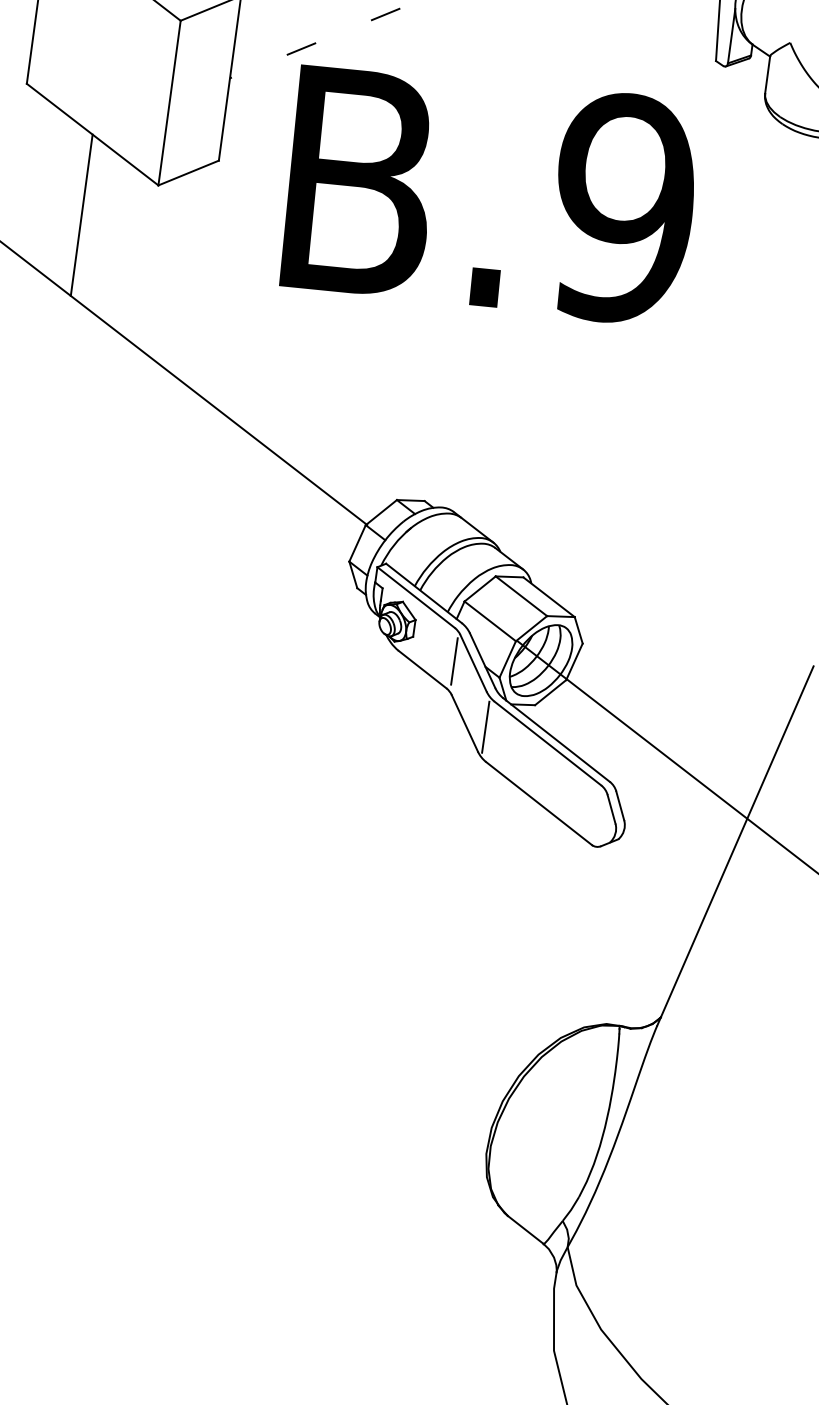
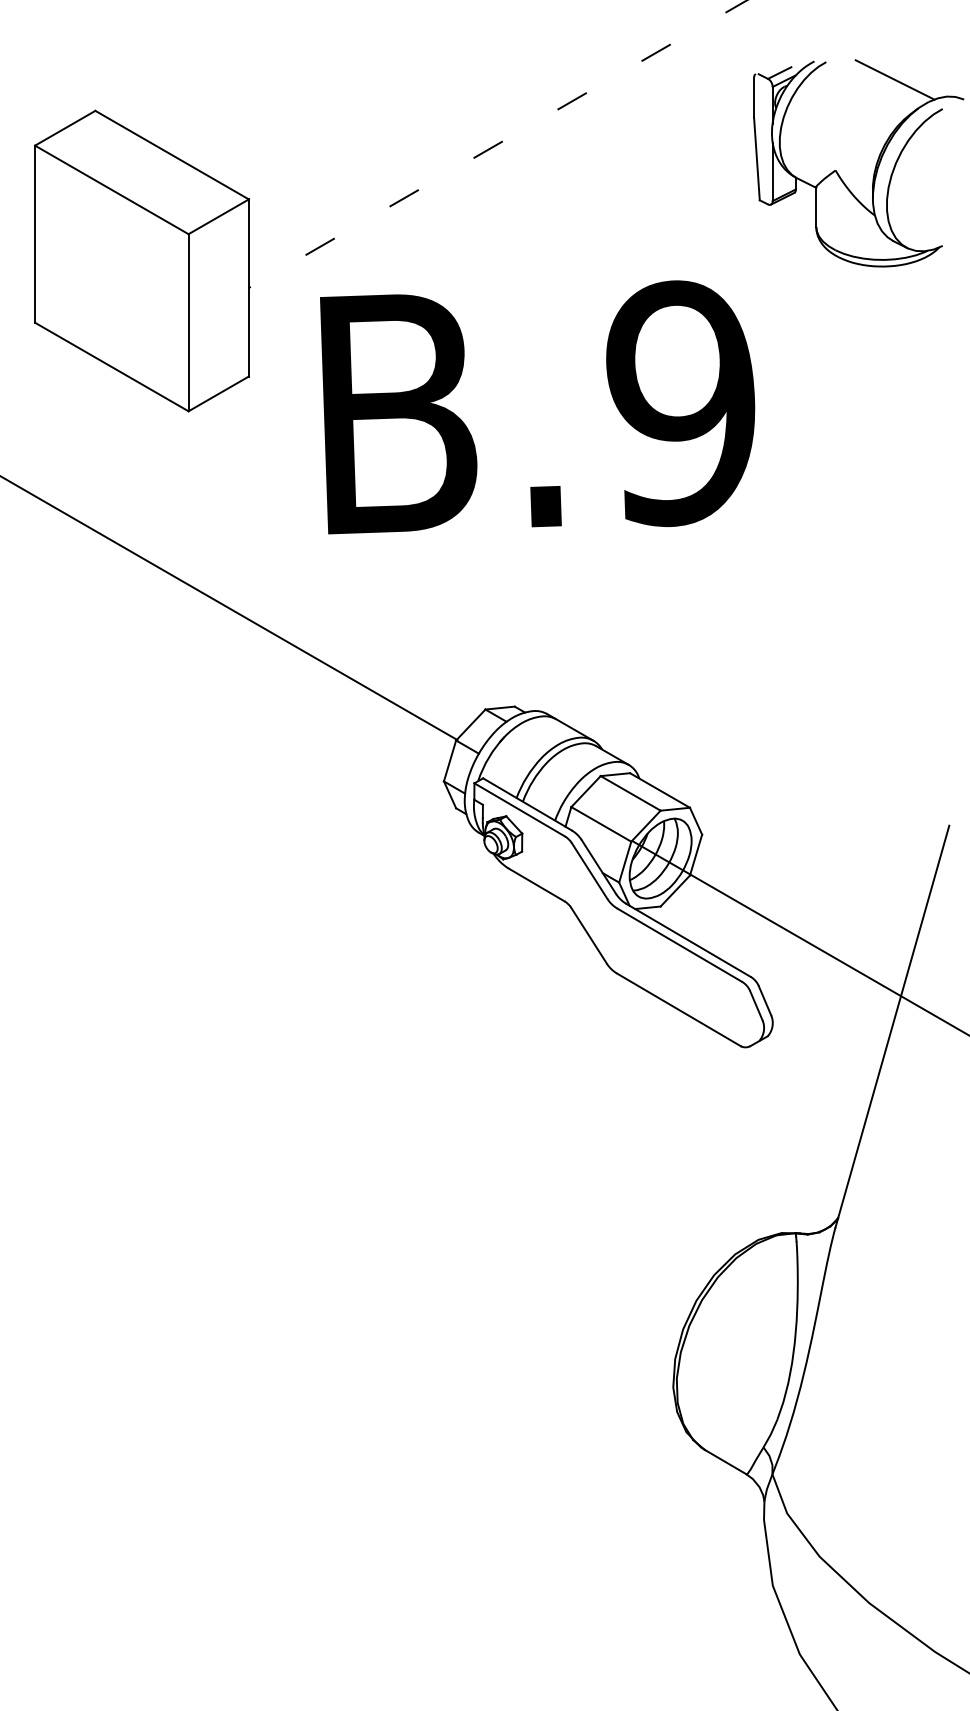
text: (489, 194) -> (537, 407), moved
line: (81, 214) -> (111, 453), removed
line: (454, 661) -> (569, 871), removed
line: (485, 726) -> (611, 936), removed

